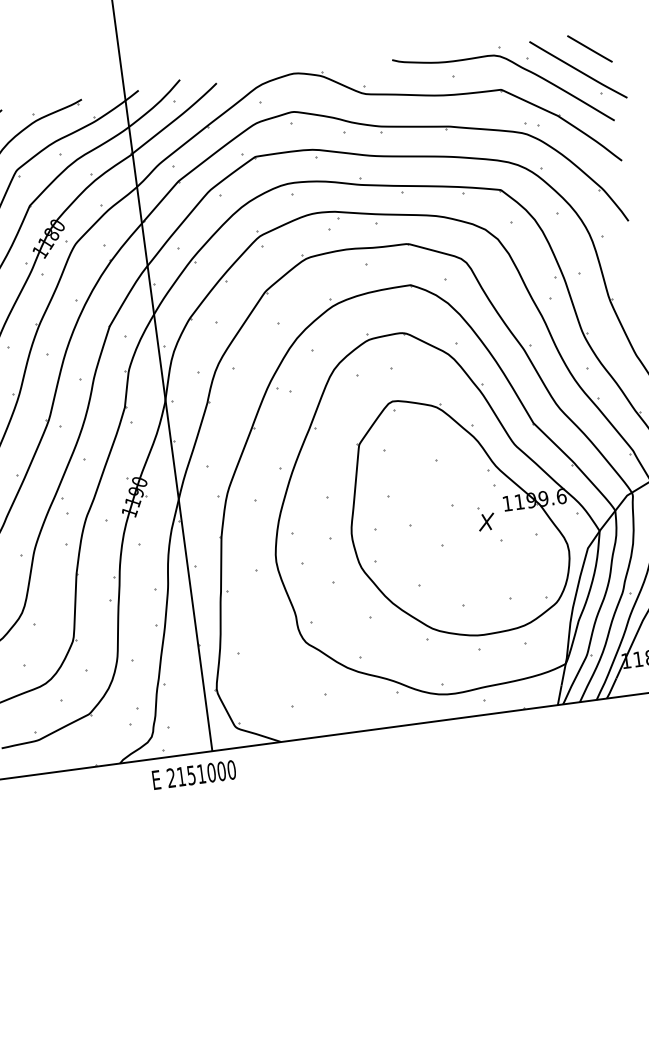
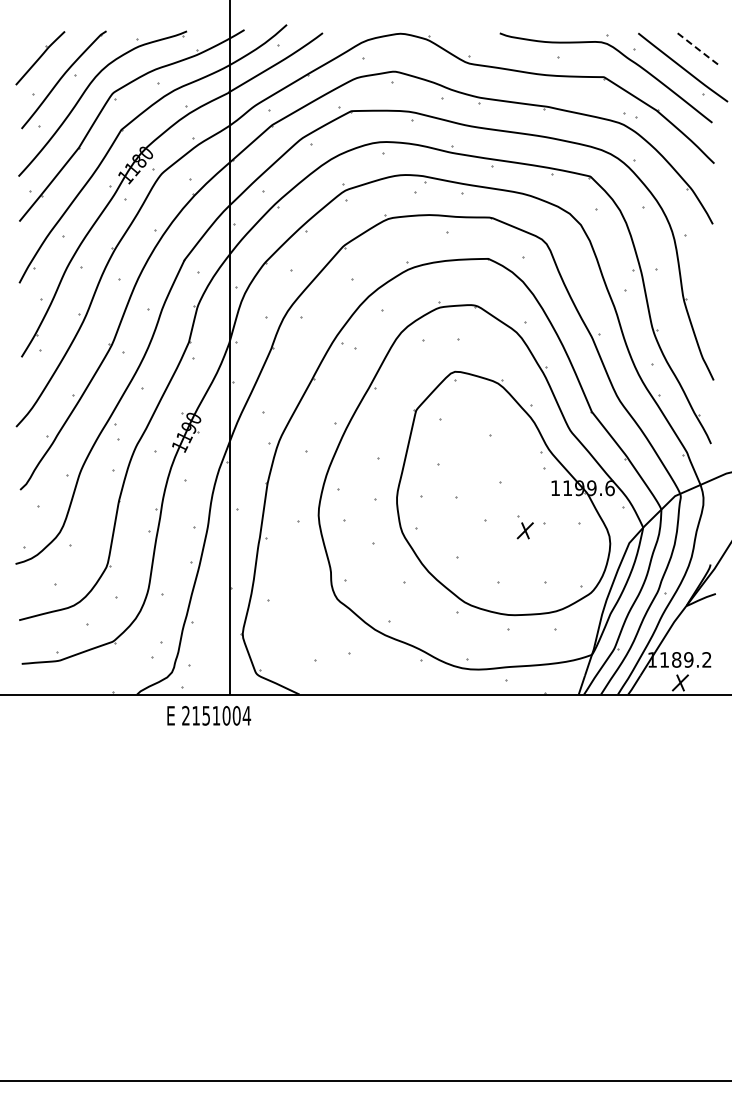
line: (591, 49) -> (698, 49), solid -> dashed
part: (485, 518) -> (524, 527), moved
text: (231, 769) -> (246, 715), 2151000 -> 2151004

